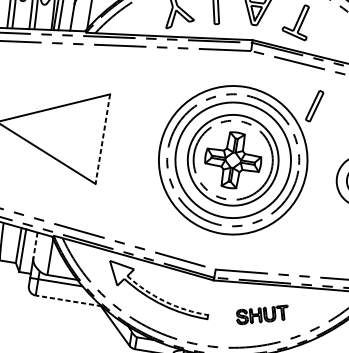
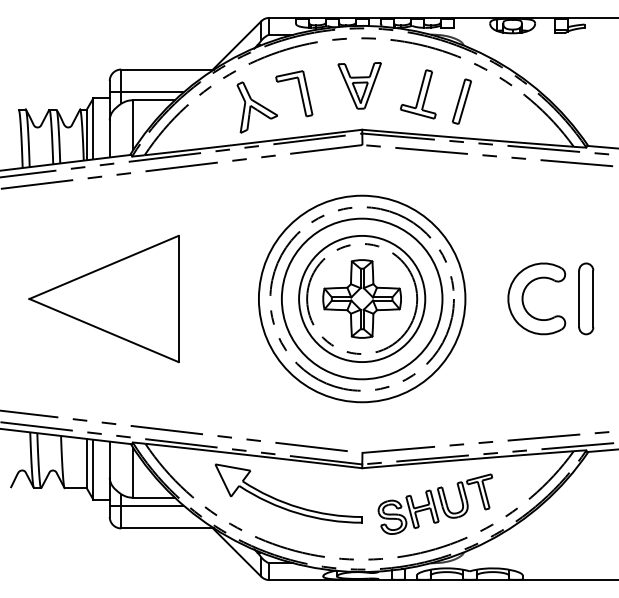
part: (314, 106) -> (461, 101), moved
line: (102, 139) -> (178, 299), dashed -> solid
line: (35, 245) -> (109, 460), dashed -> solid
line: (68, 300) -> (167, 528), dashed -> solid
arc: (164, 301) -> (299, 507), dashed -> solid
part: (261, 313) -> (435, 503), size x1.67

